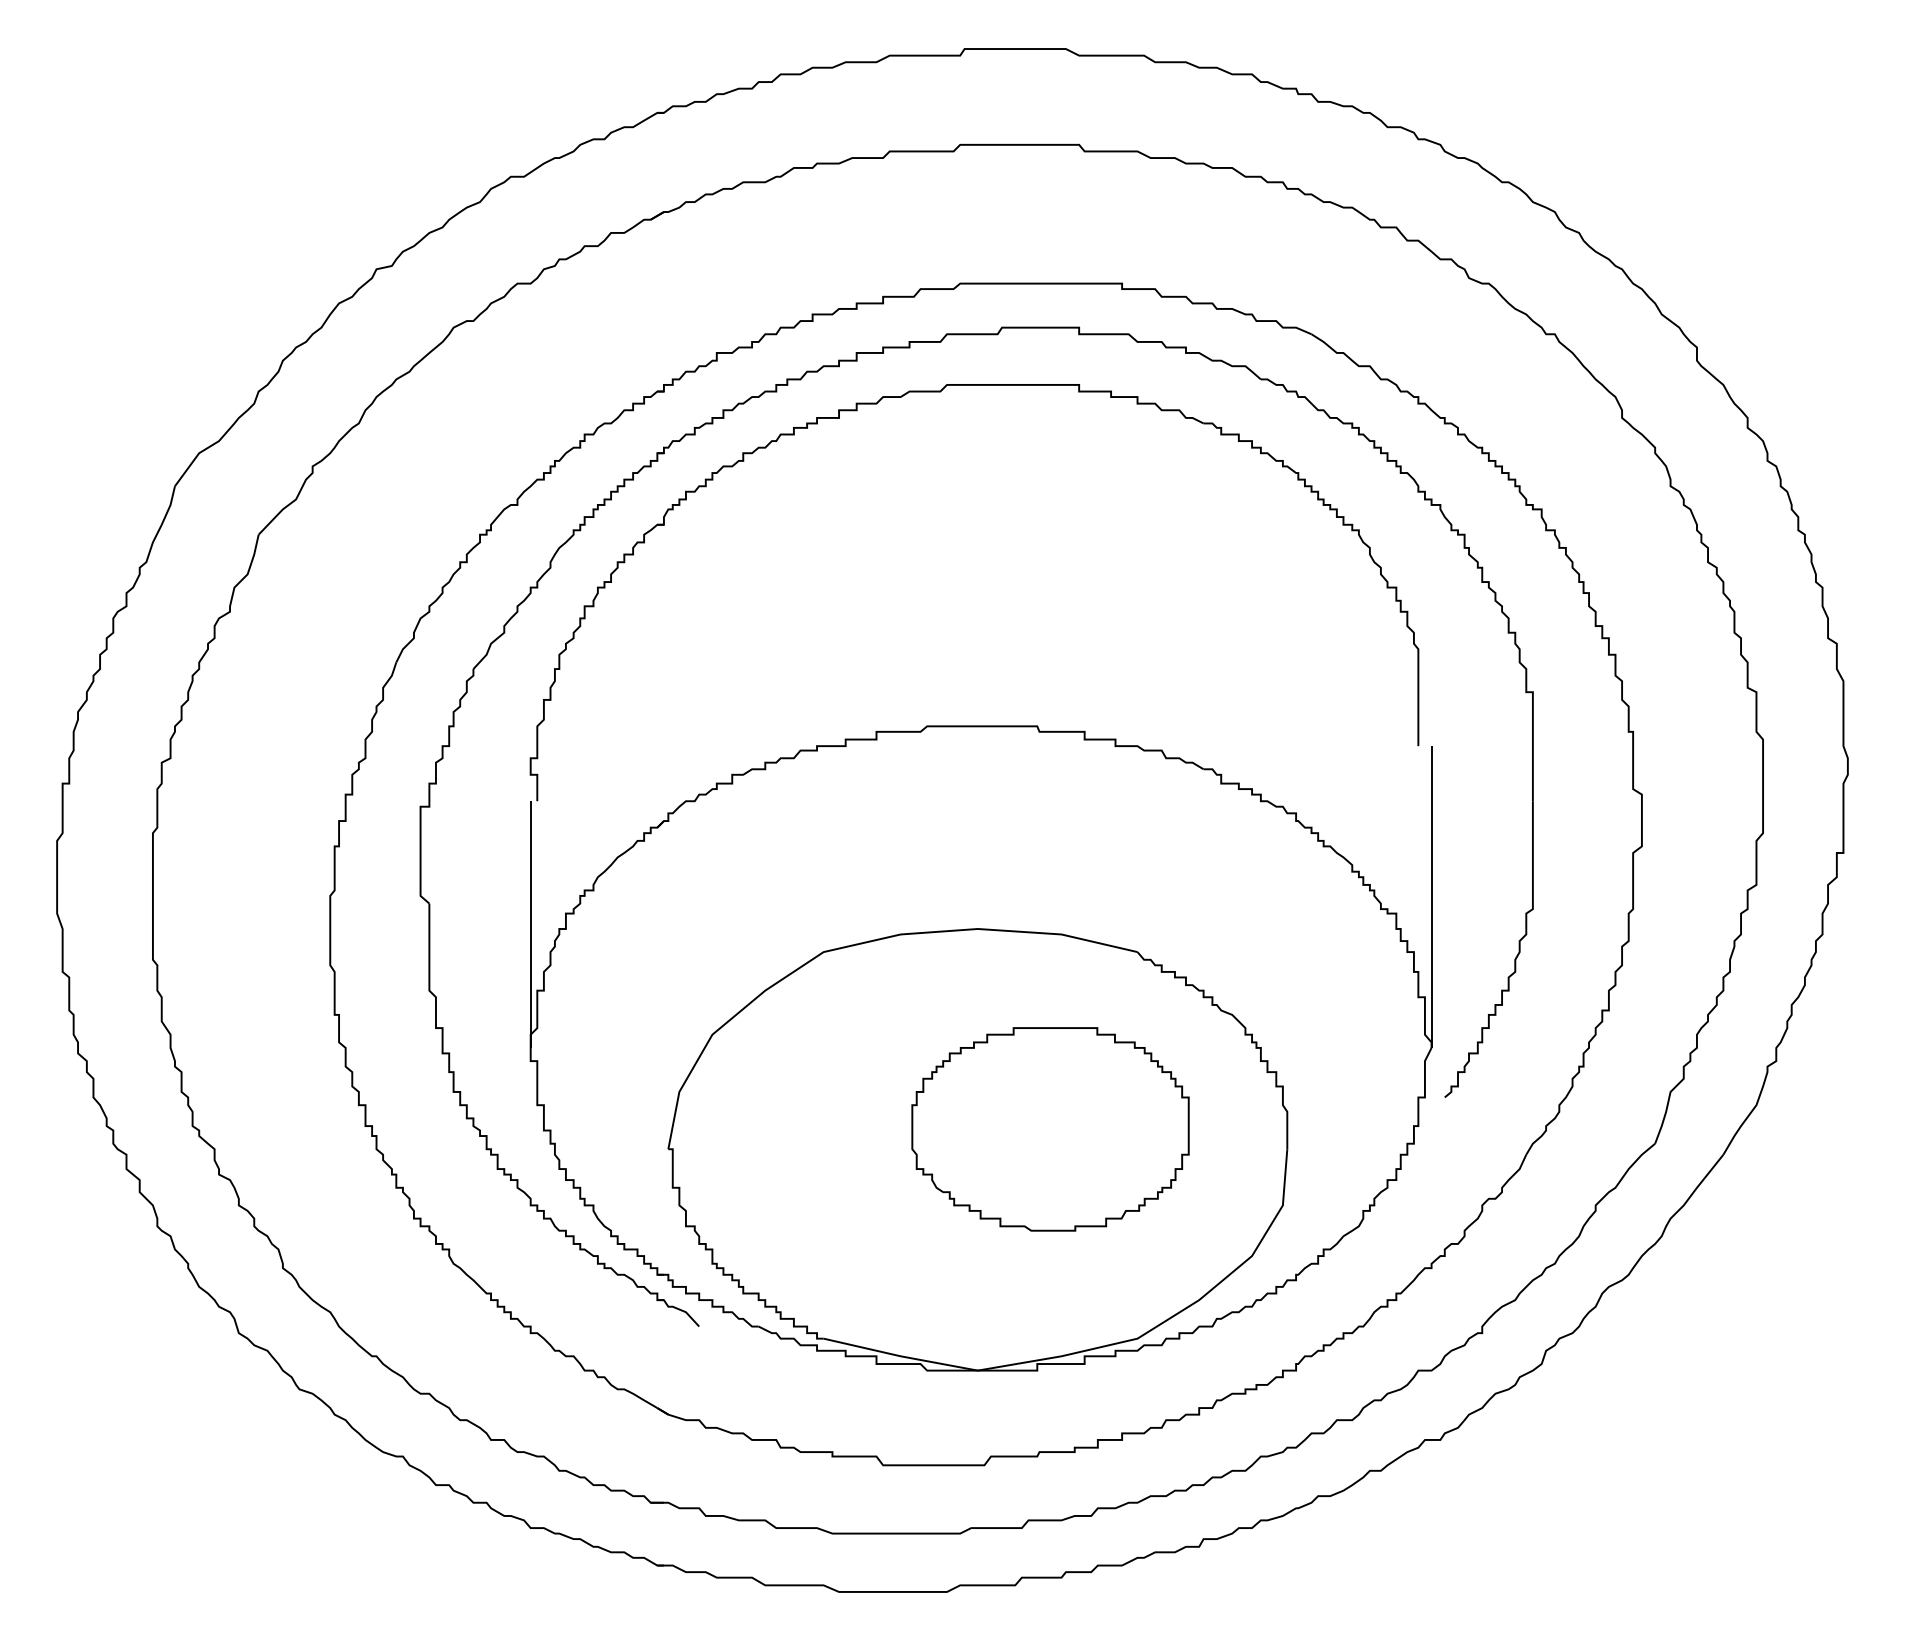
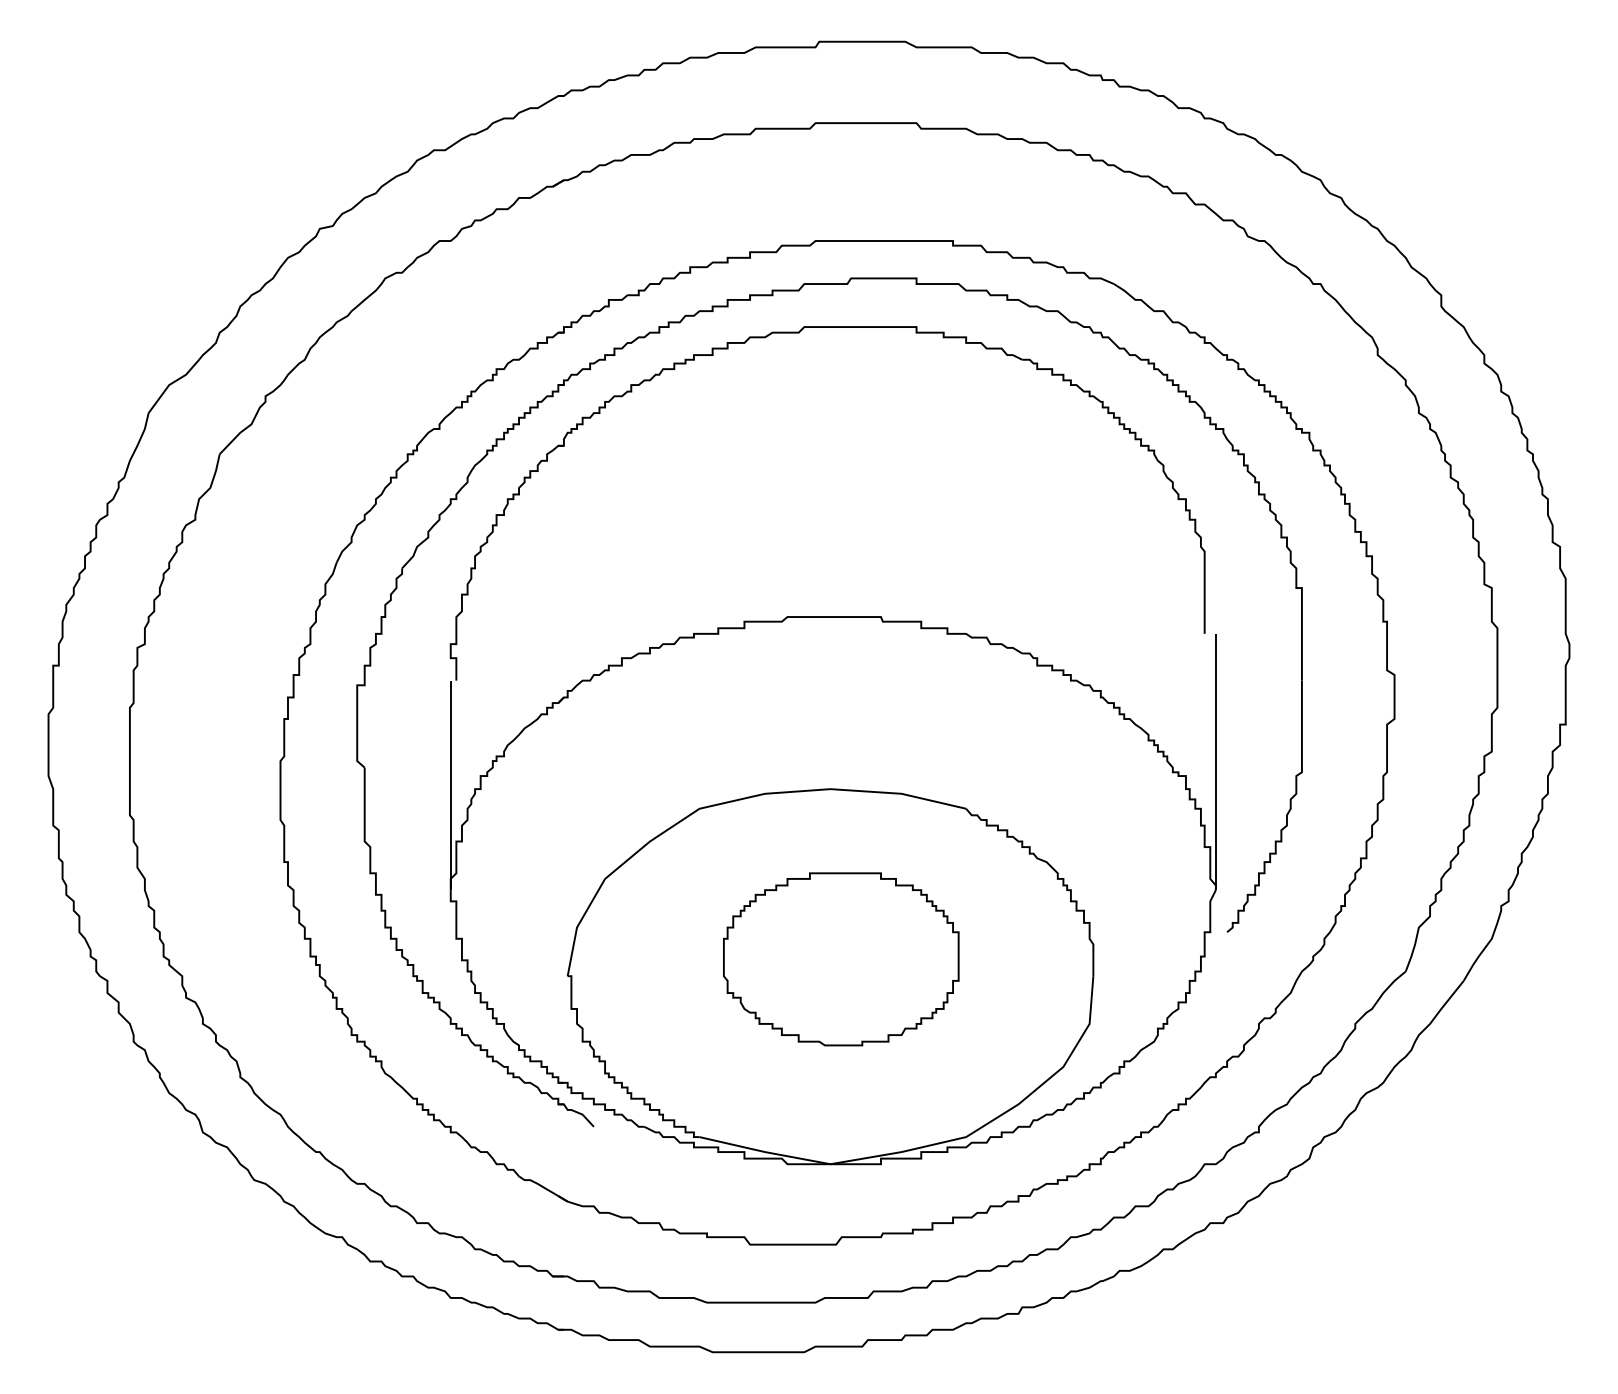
part: (1050, 1129) -> (841, 959), moved

